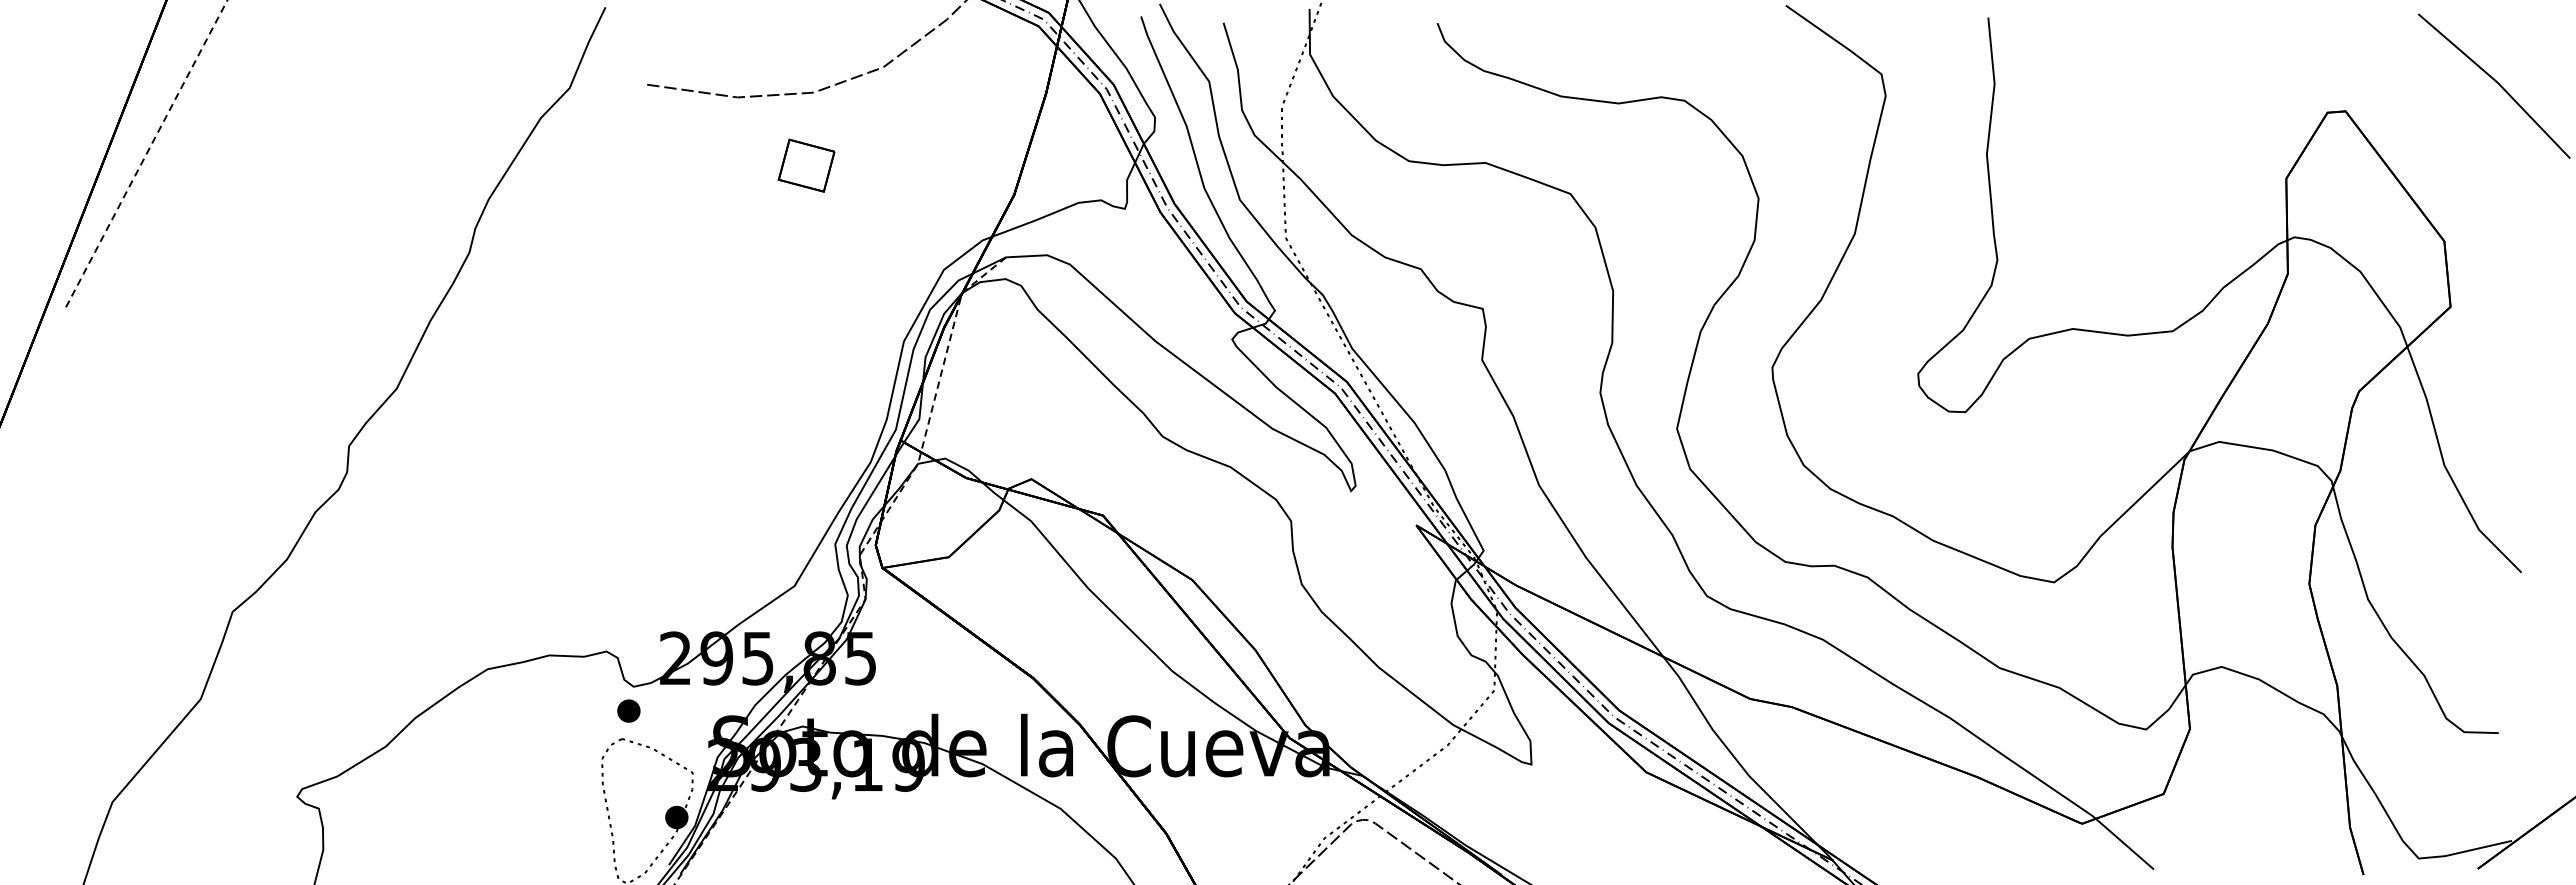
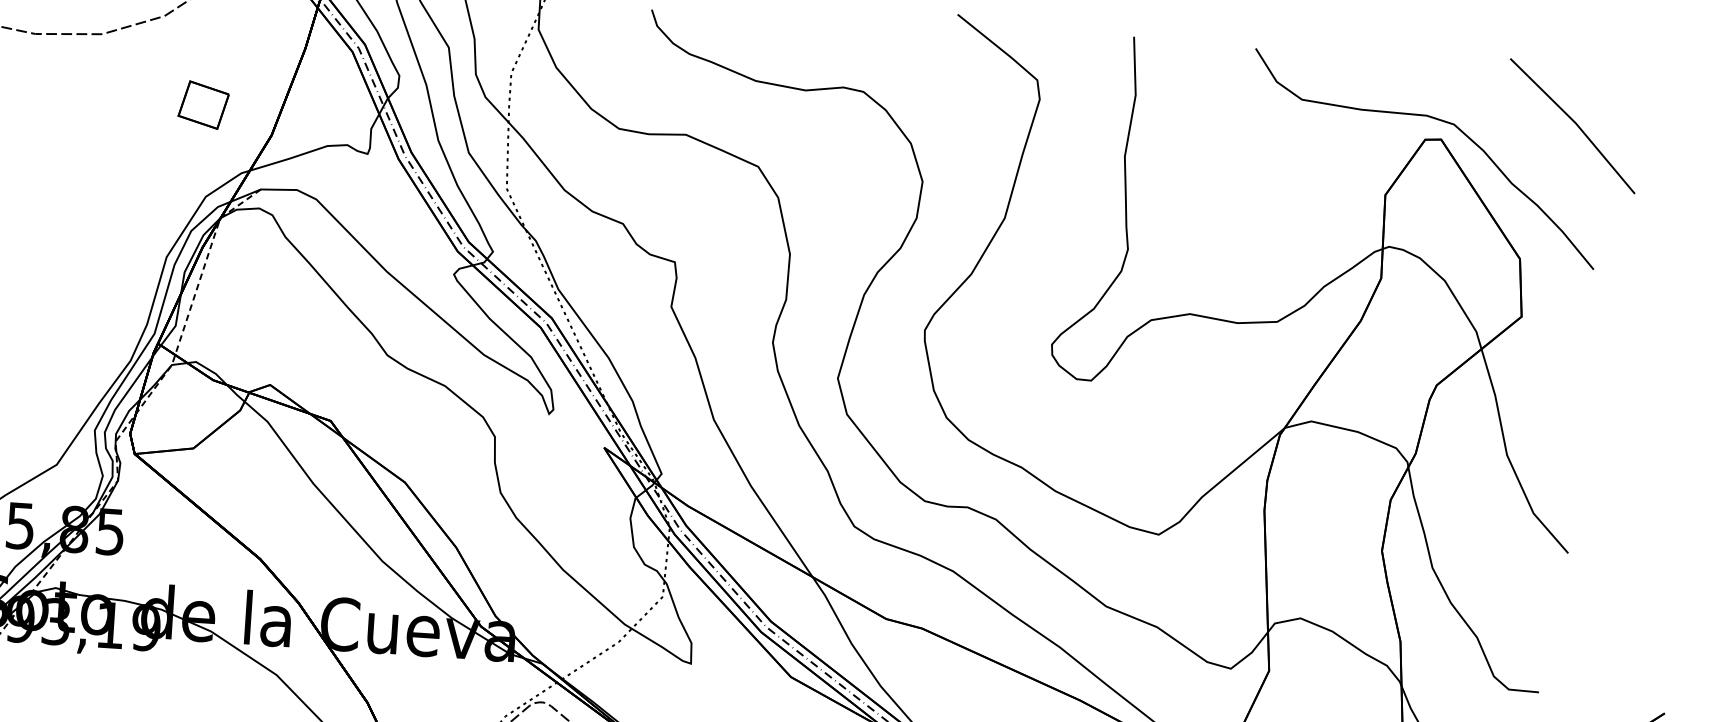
curve: (2339, 89) -> (1437, 120), added
part: (806, 165) -> (203, 104), moved

